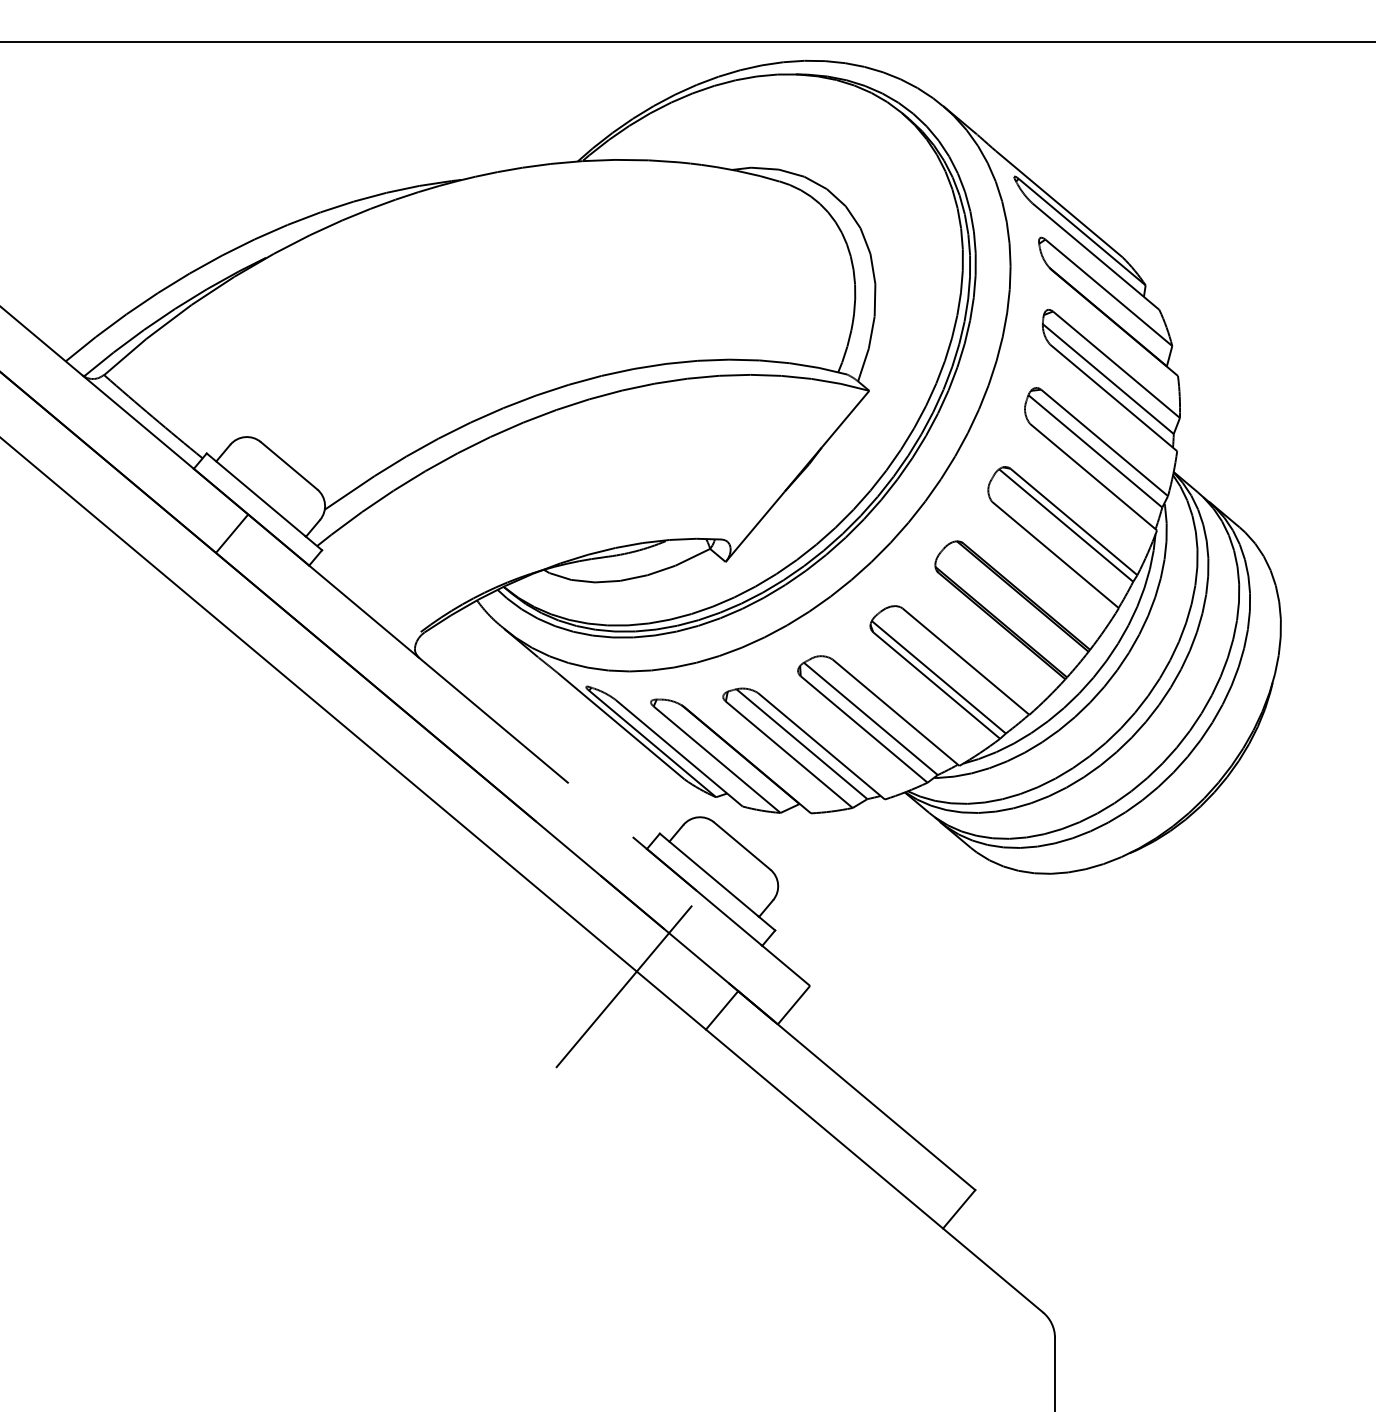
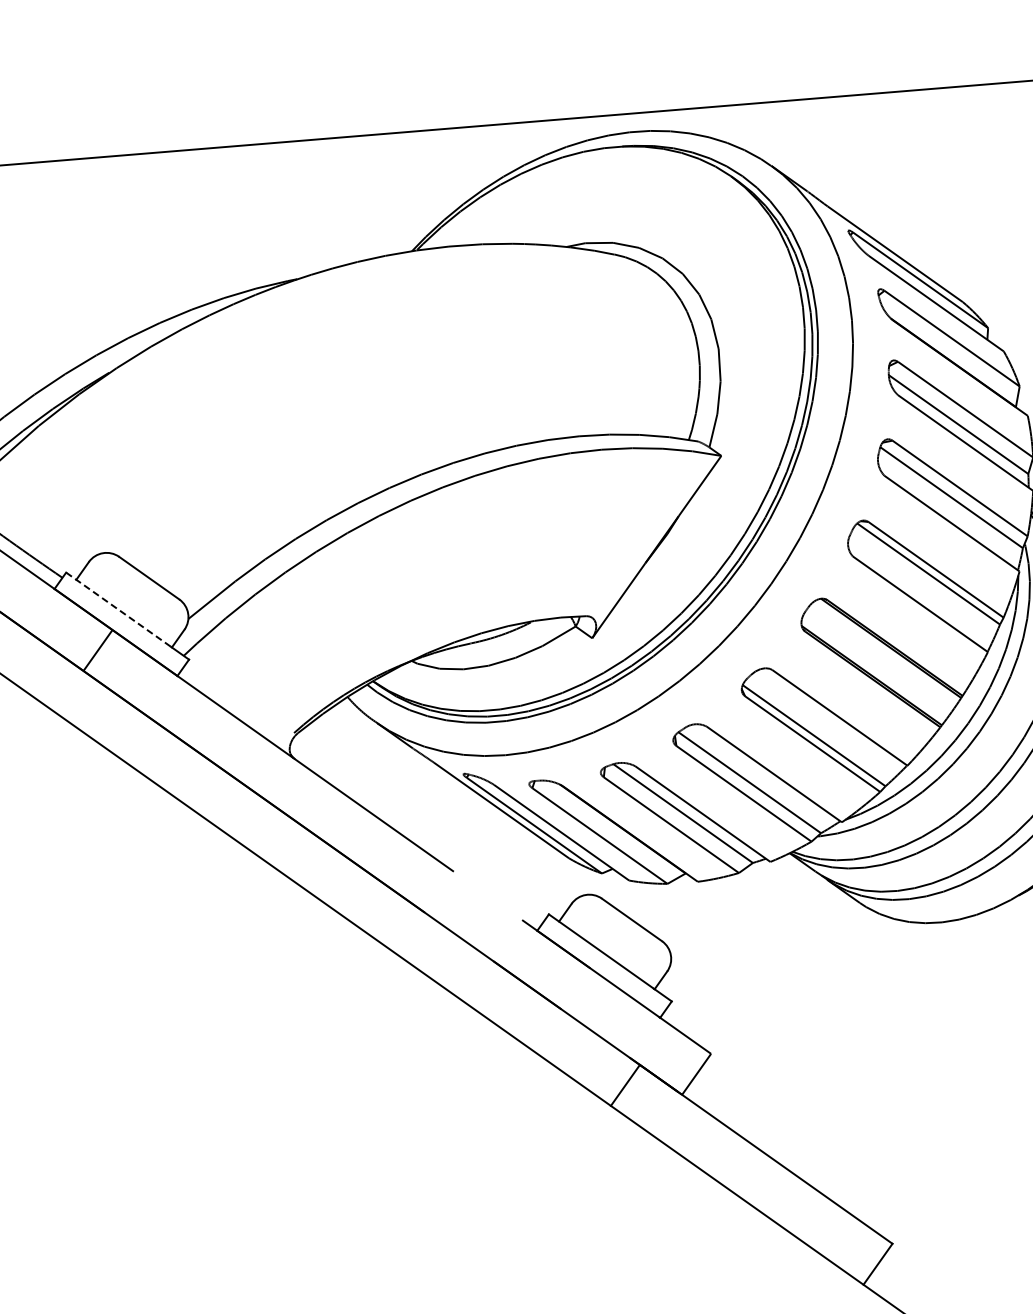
line: (256, 495) -> (119, 610), solid -> dashed
line: (624, 986) -> (526, 1069), removed

